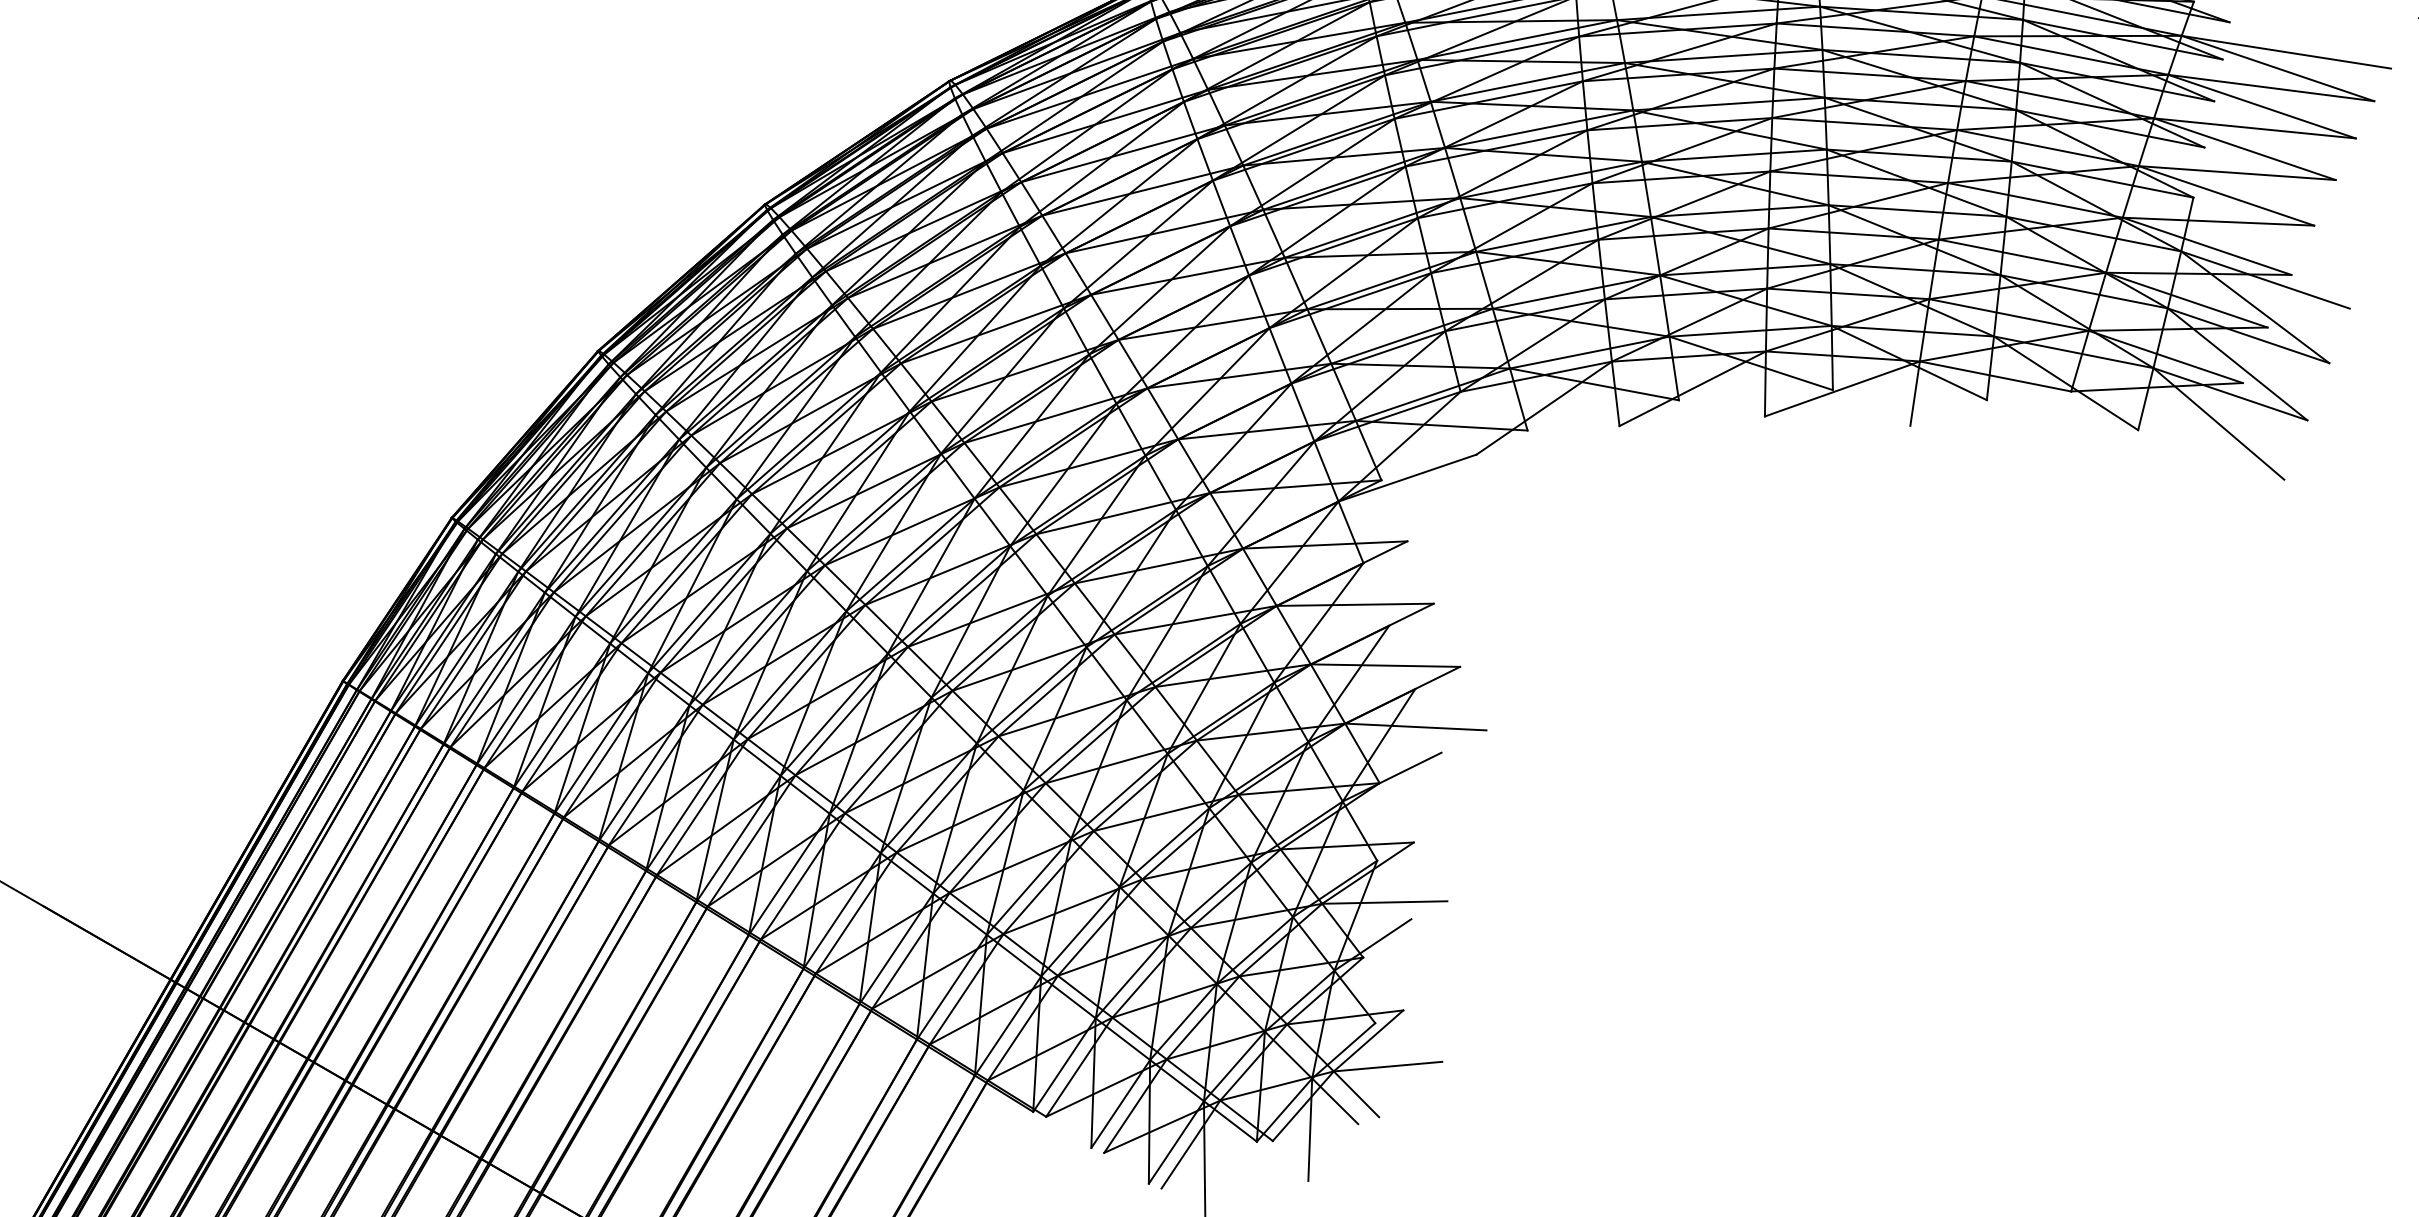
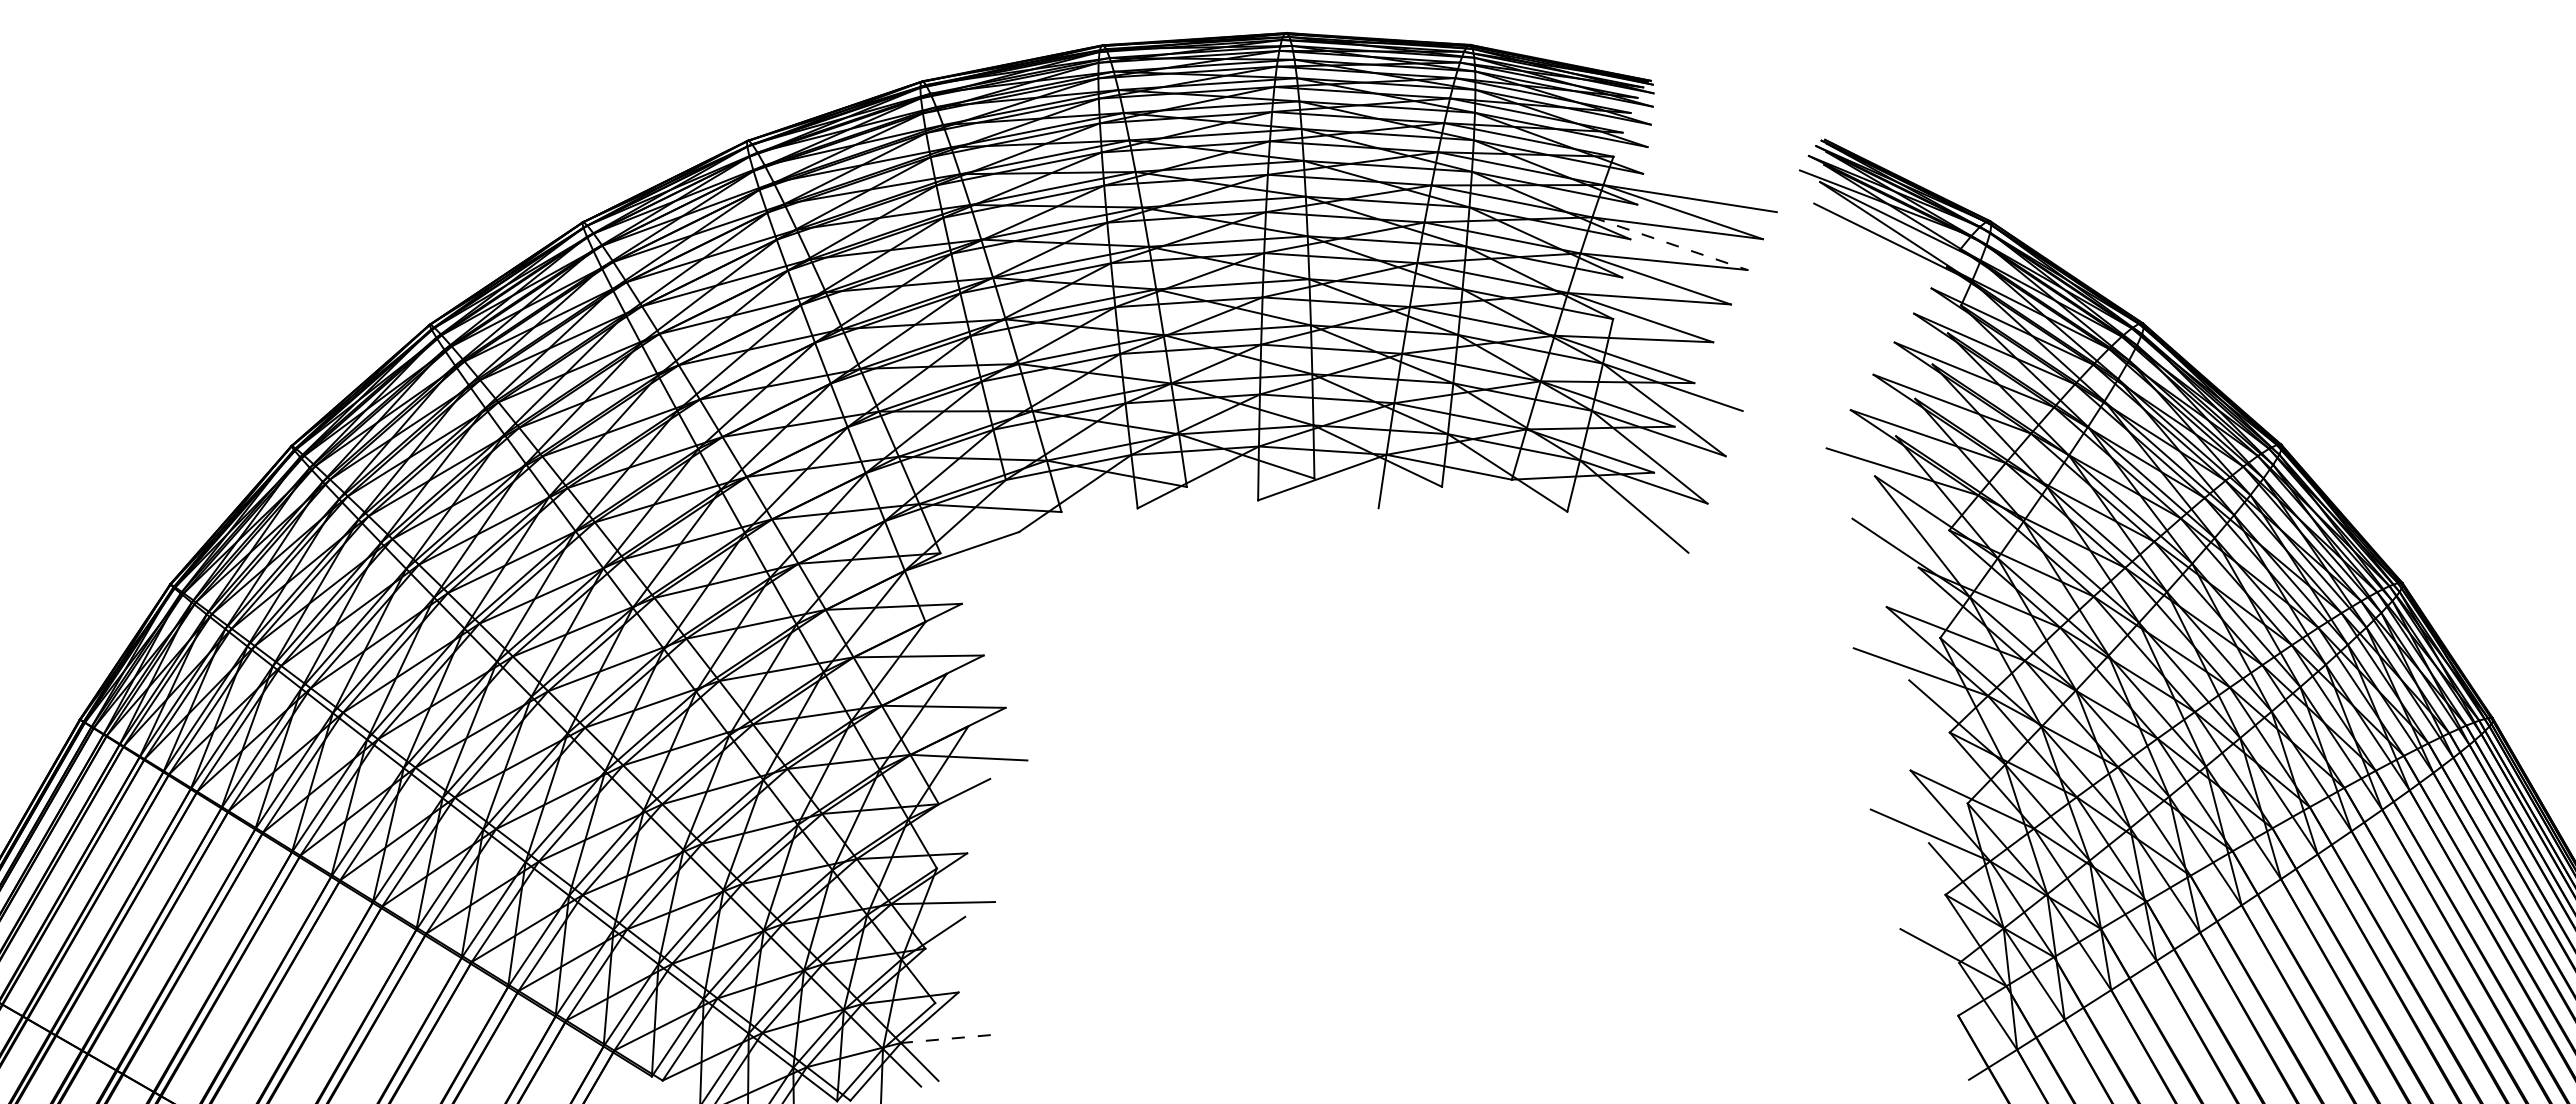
line: (2262, 106) -> (1670, 243), solid -> dashed
line: (1387, 1067) -> (945, 1039), solid -> dashed

